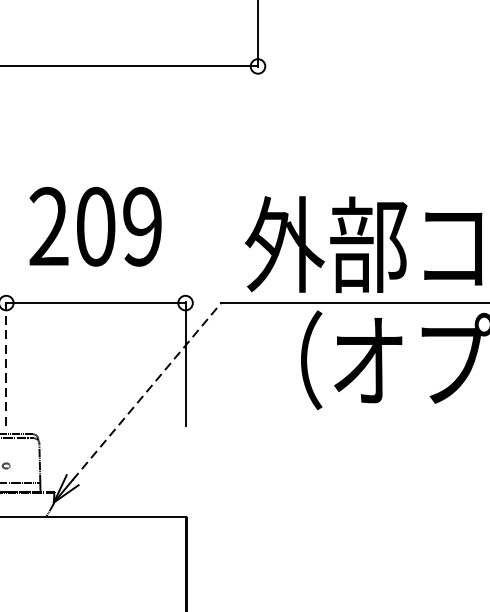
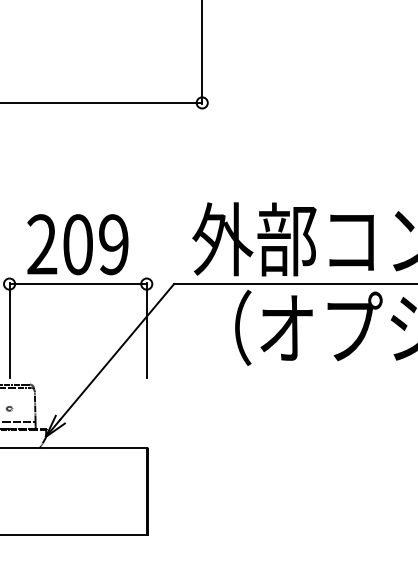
text: (95, 226) -> (77, 244), moved
line: (6, 363) -> (9, 330), dashed -> solid
line: (147, 391) -> (117, 351), dashed -> solid

